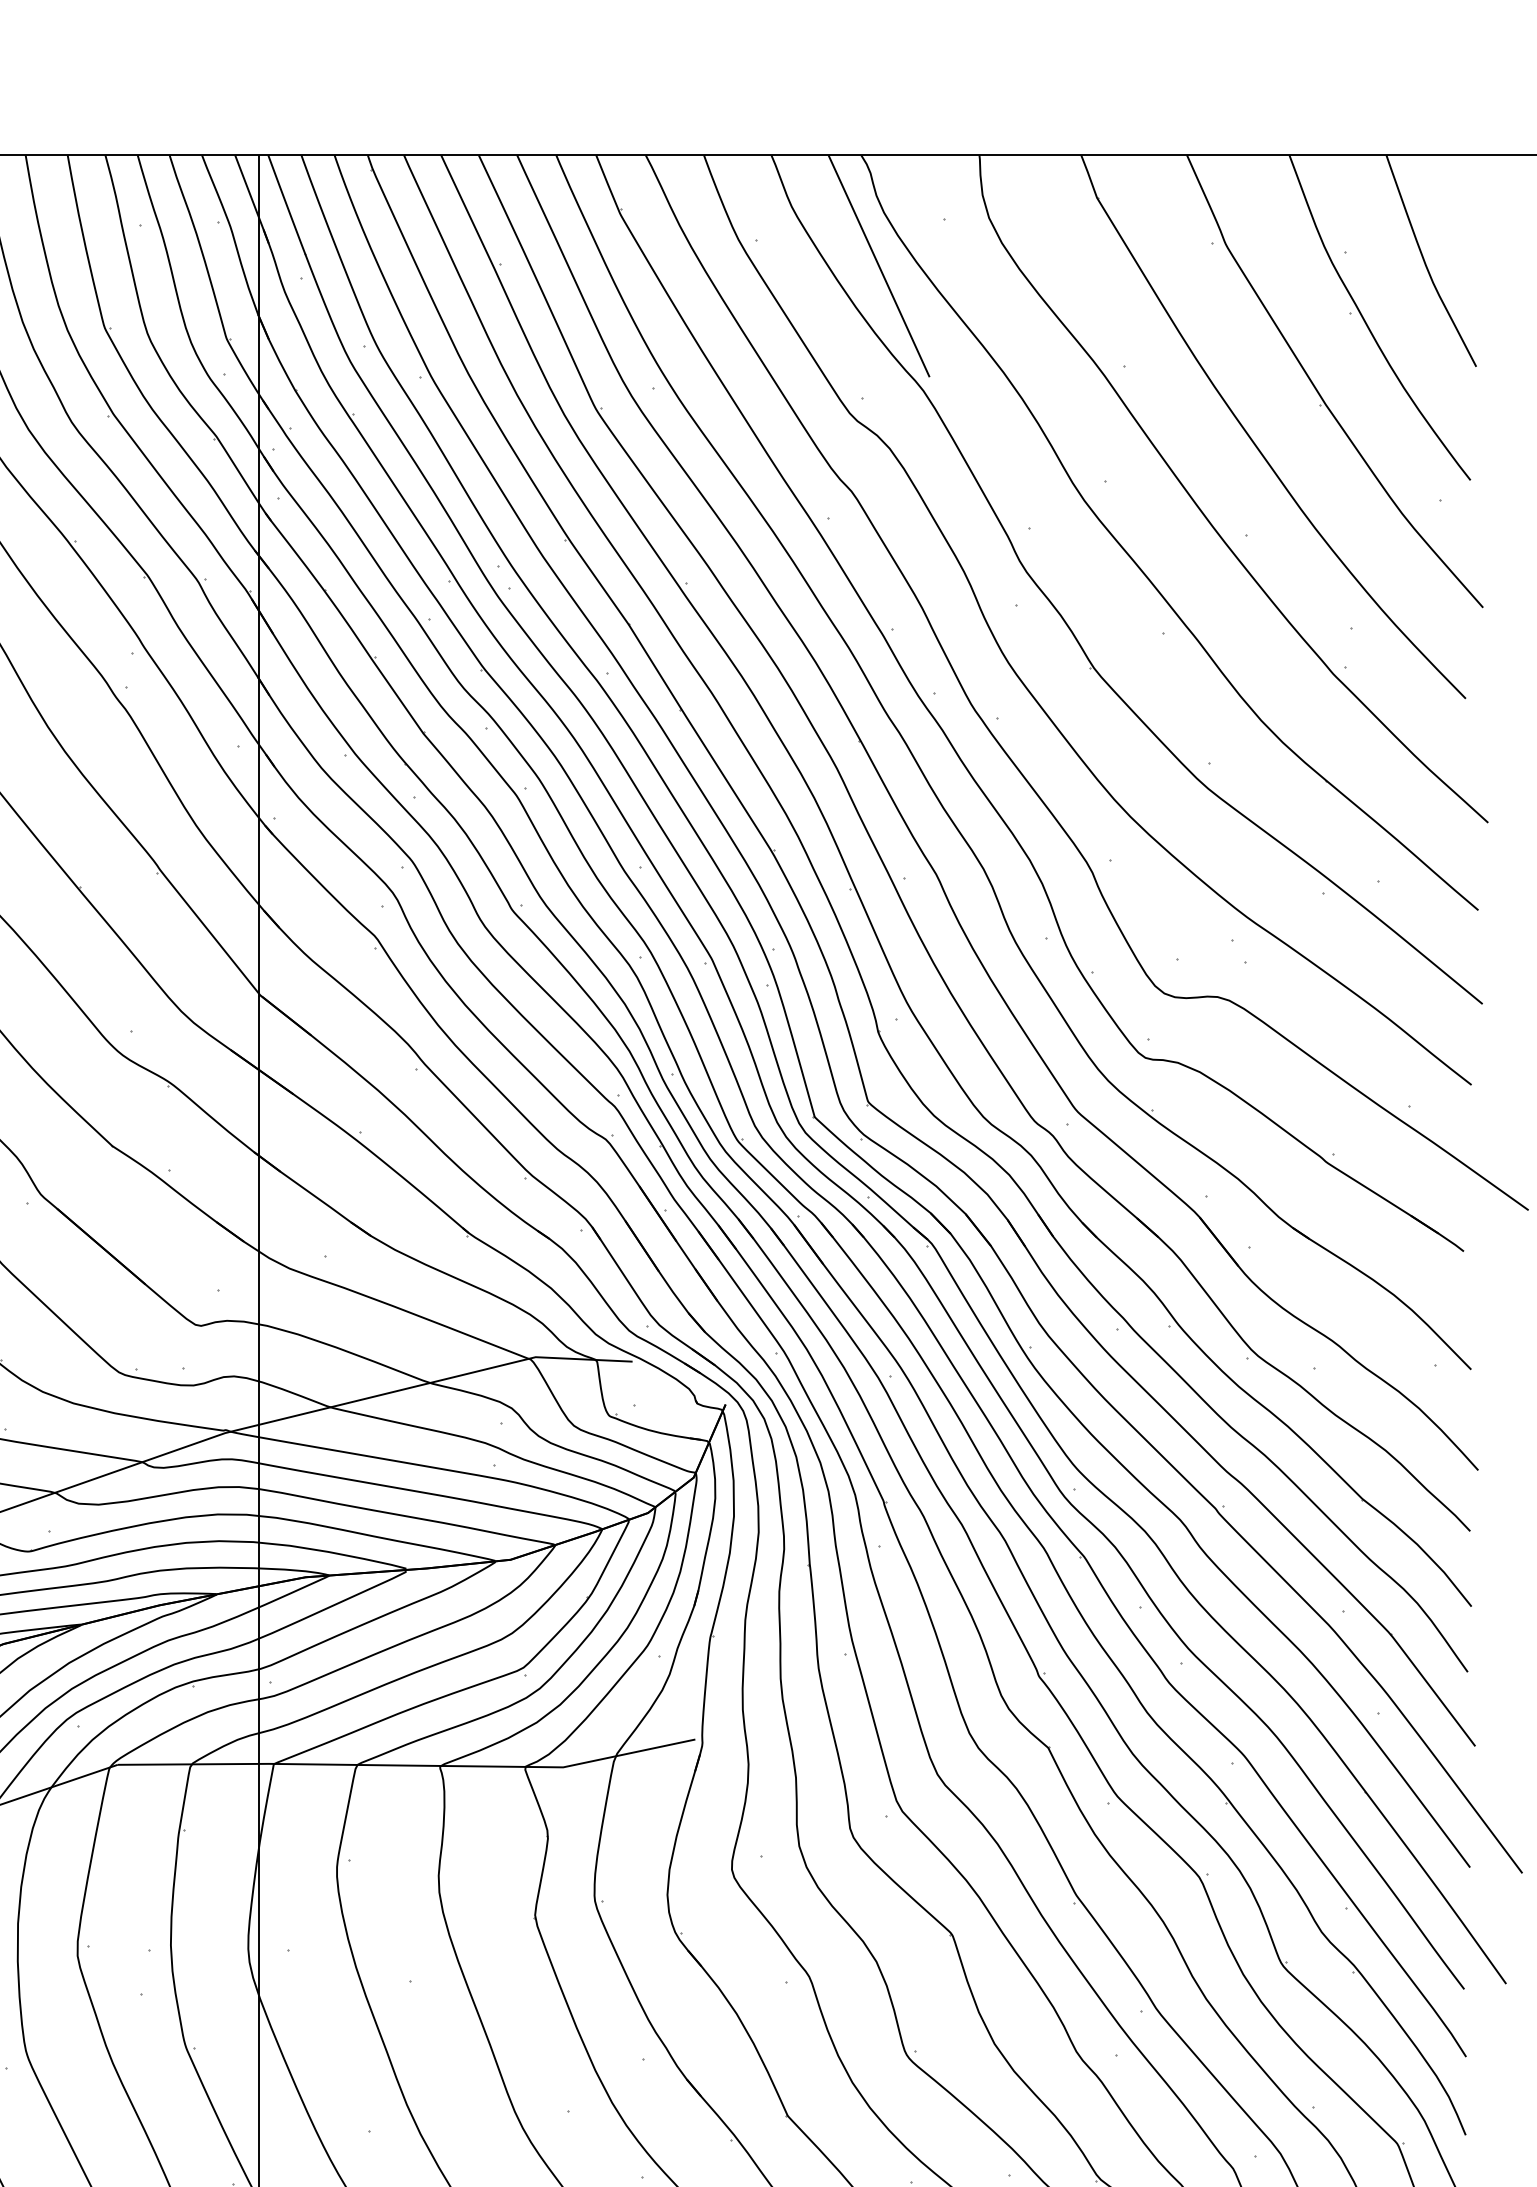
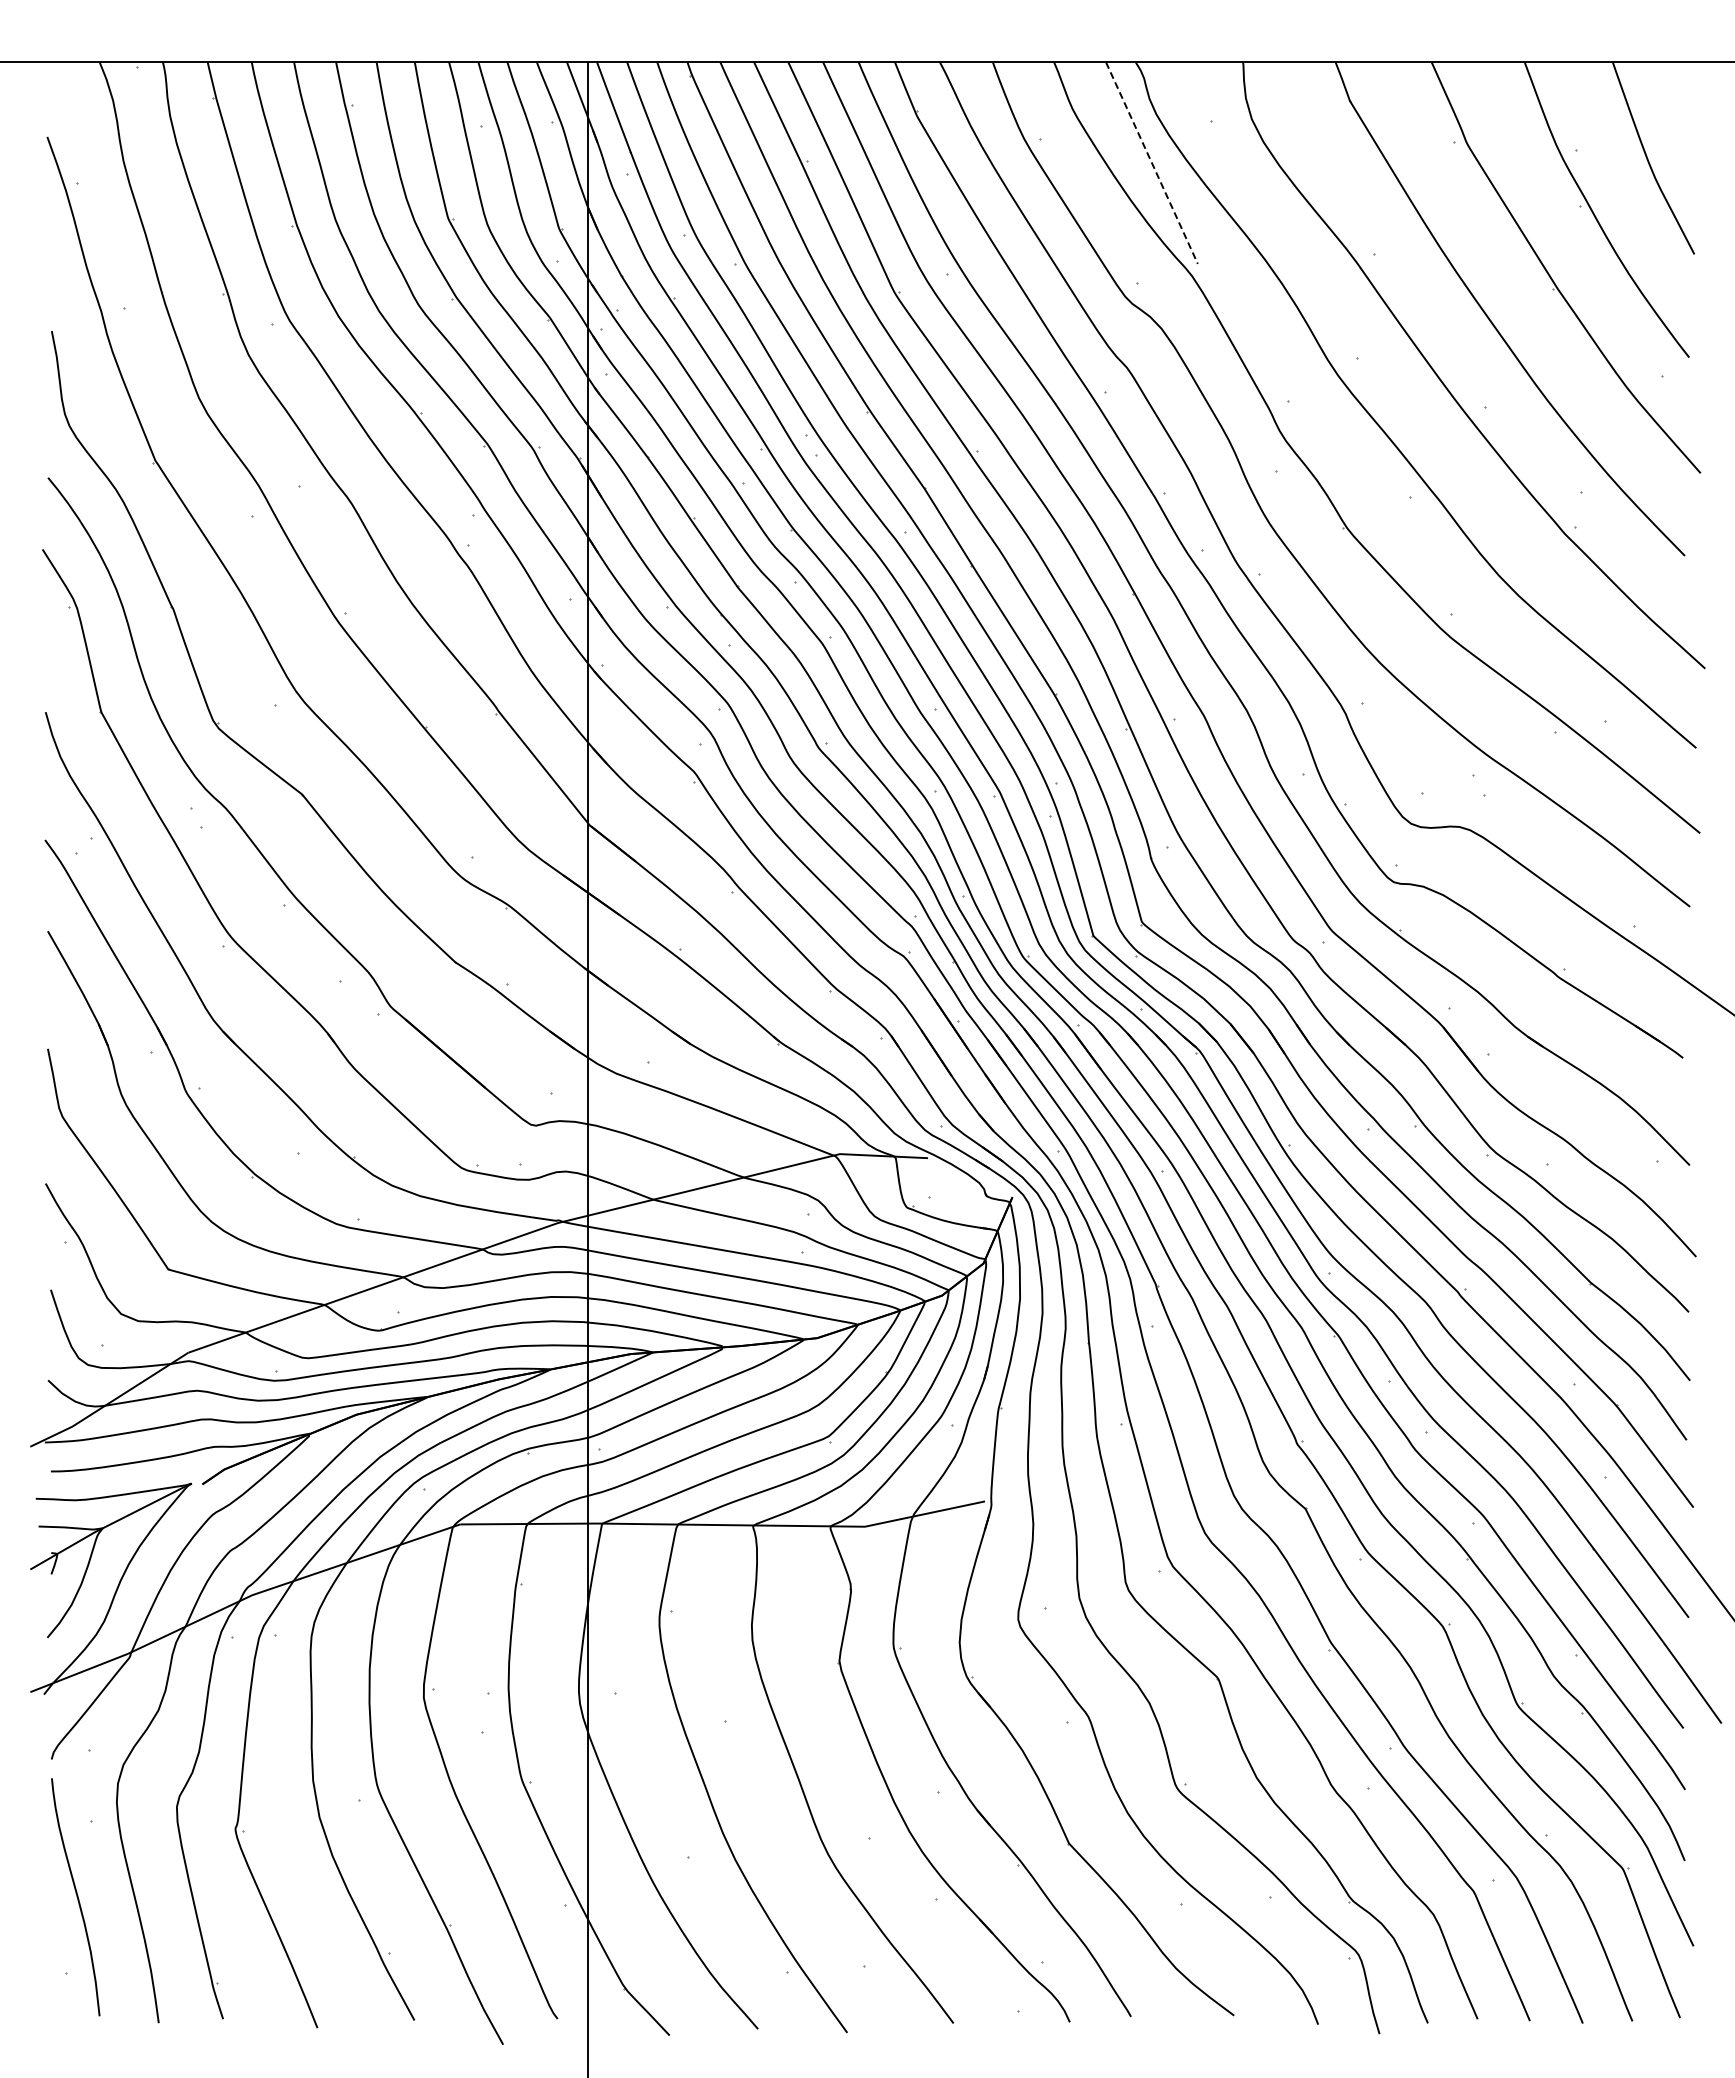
line: (878, 265) -> (1151, 162), solid -> dashed

